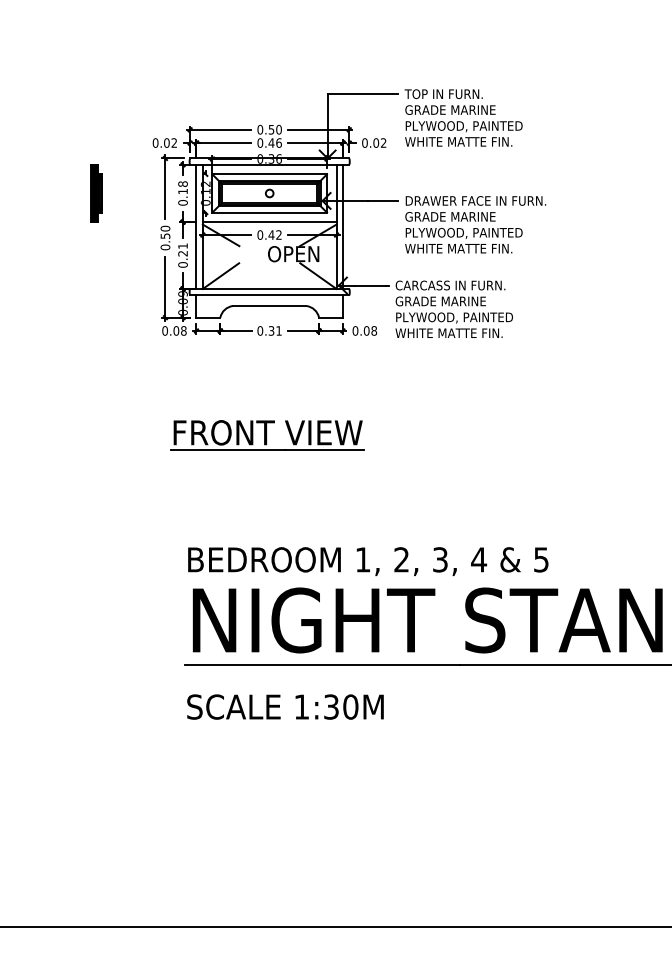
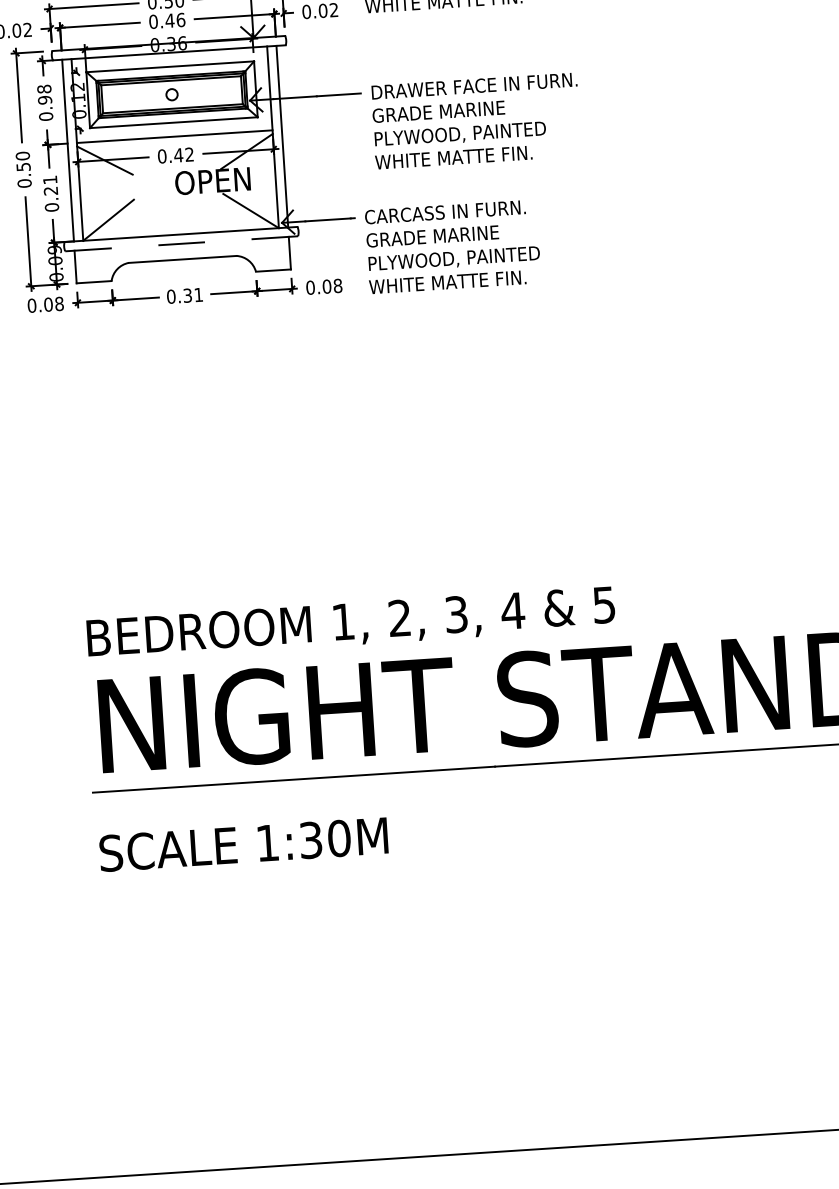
text: (182, 191) -> (44, 100), 0.18 -> 0.98
line: (269, 295) -> (181, 244), solid -> dashed
part: (267, 435) -> (191, 449), removed

